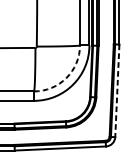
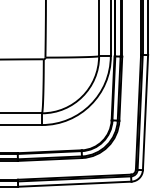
arc: (66, 77) -> (82, 96), dashed -> solid
line: (117, 90) -> (145, 112), dashed -> solid

